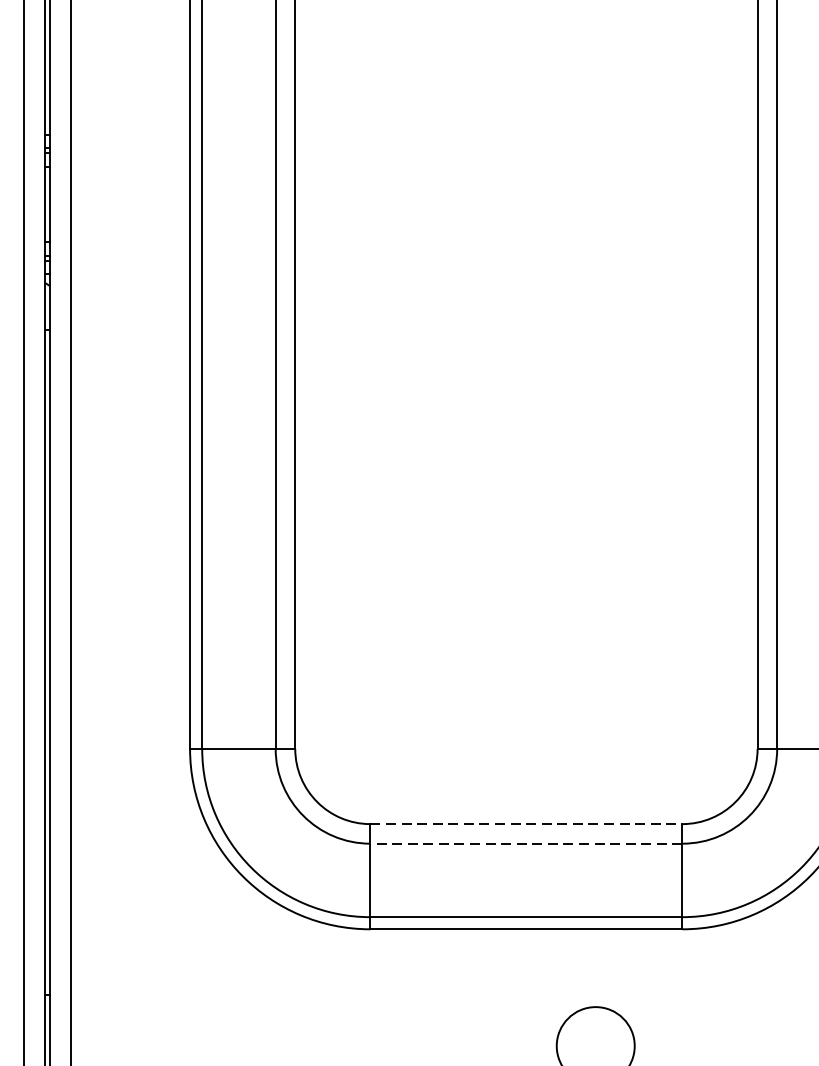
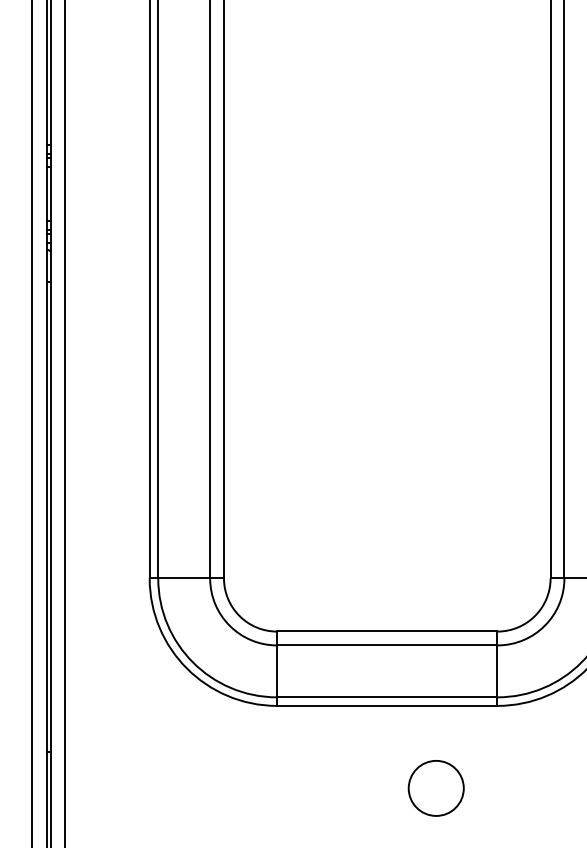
line: (526, 823) -> (387, 631), dashed -> solid
line: (525, 843) -> (386, 645), dashed -> solid

